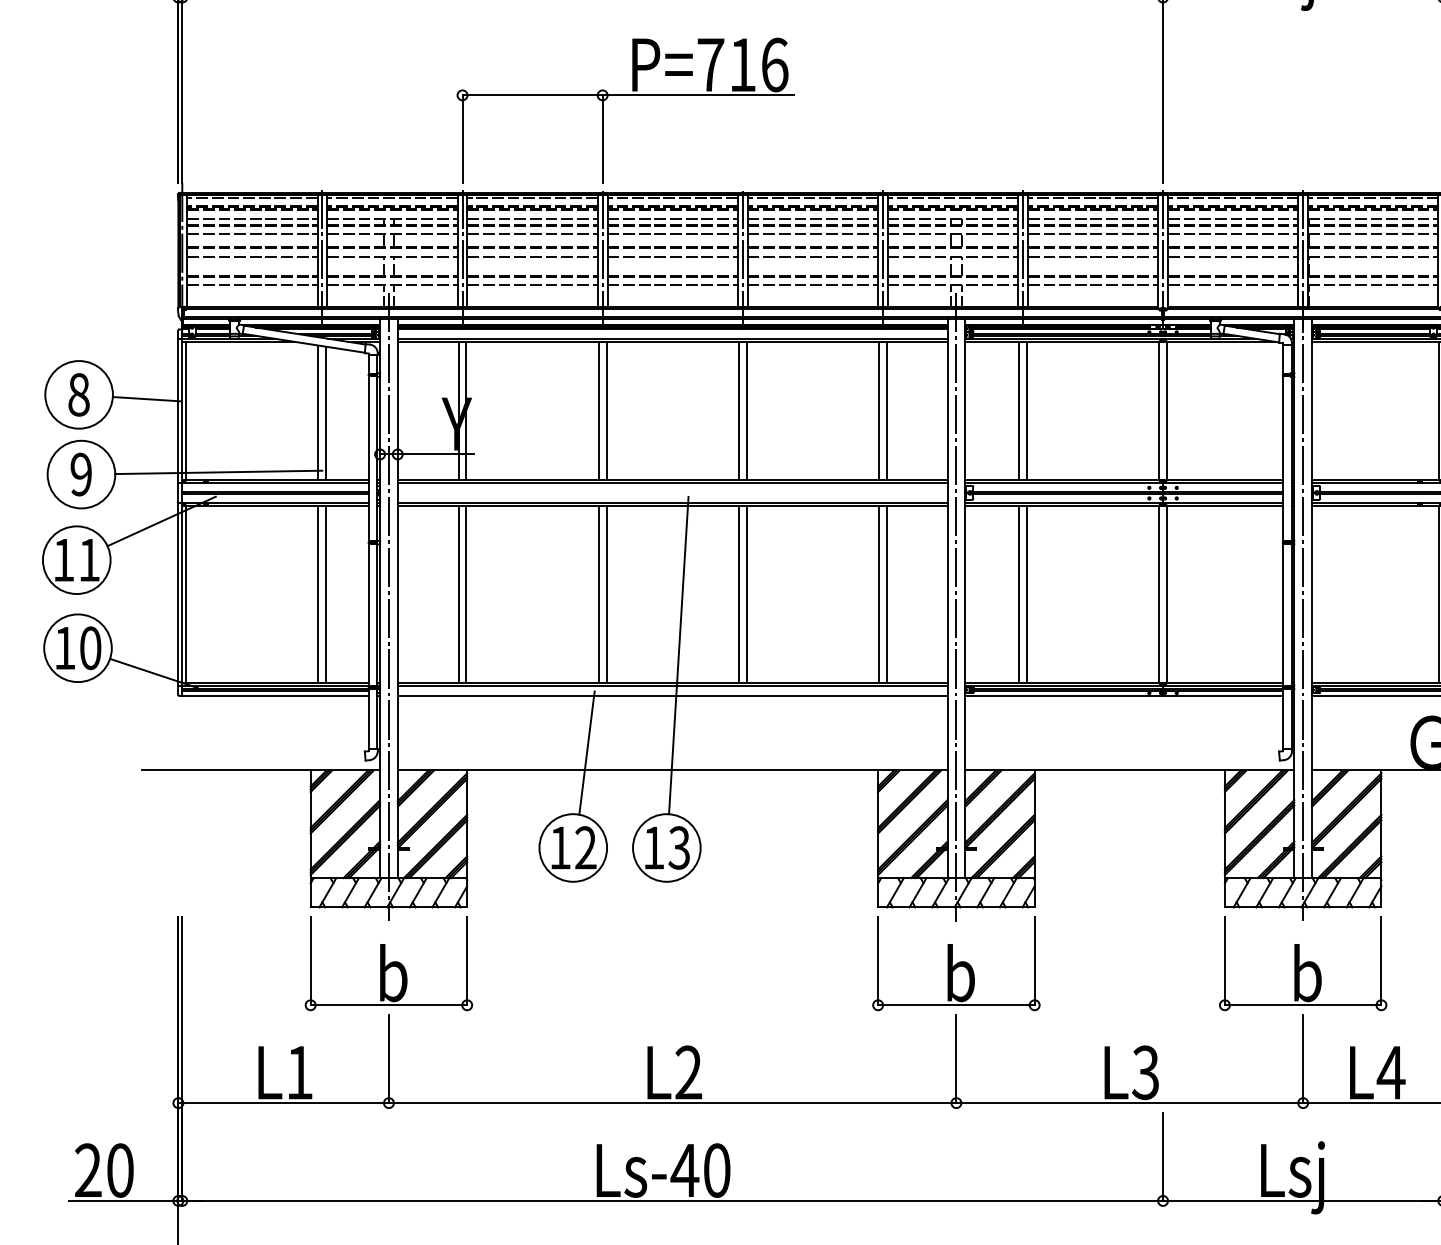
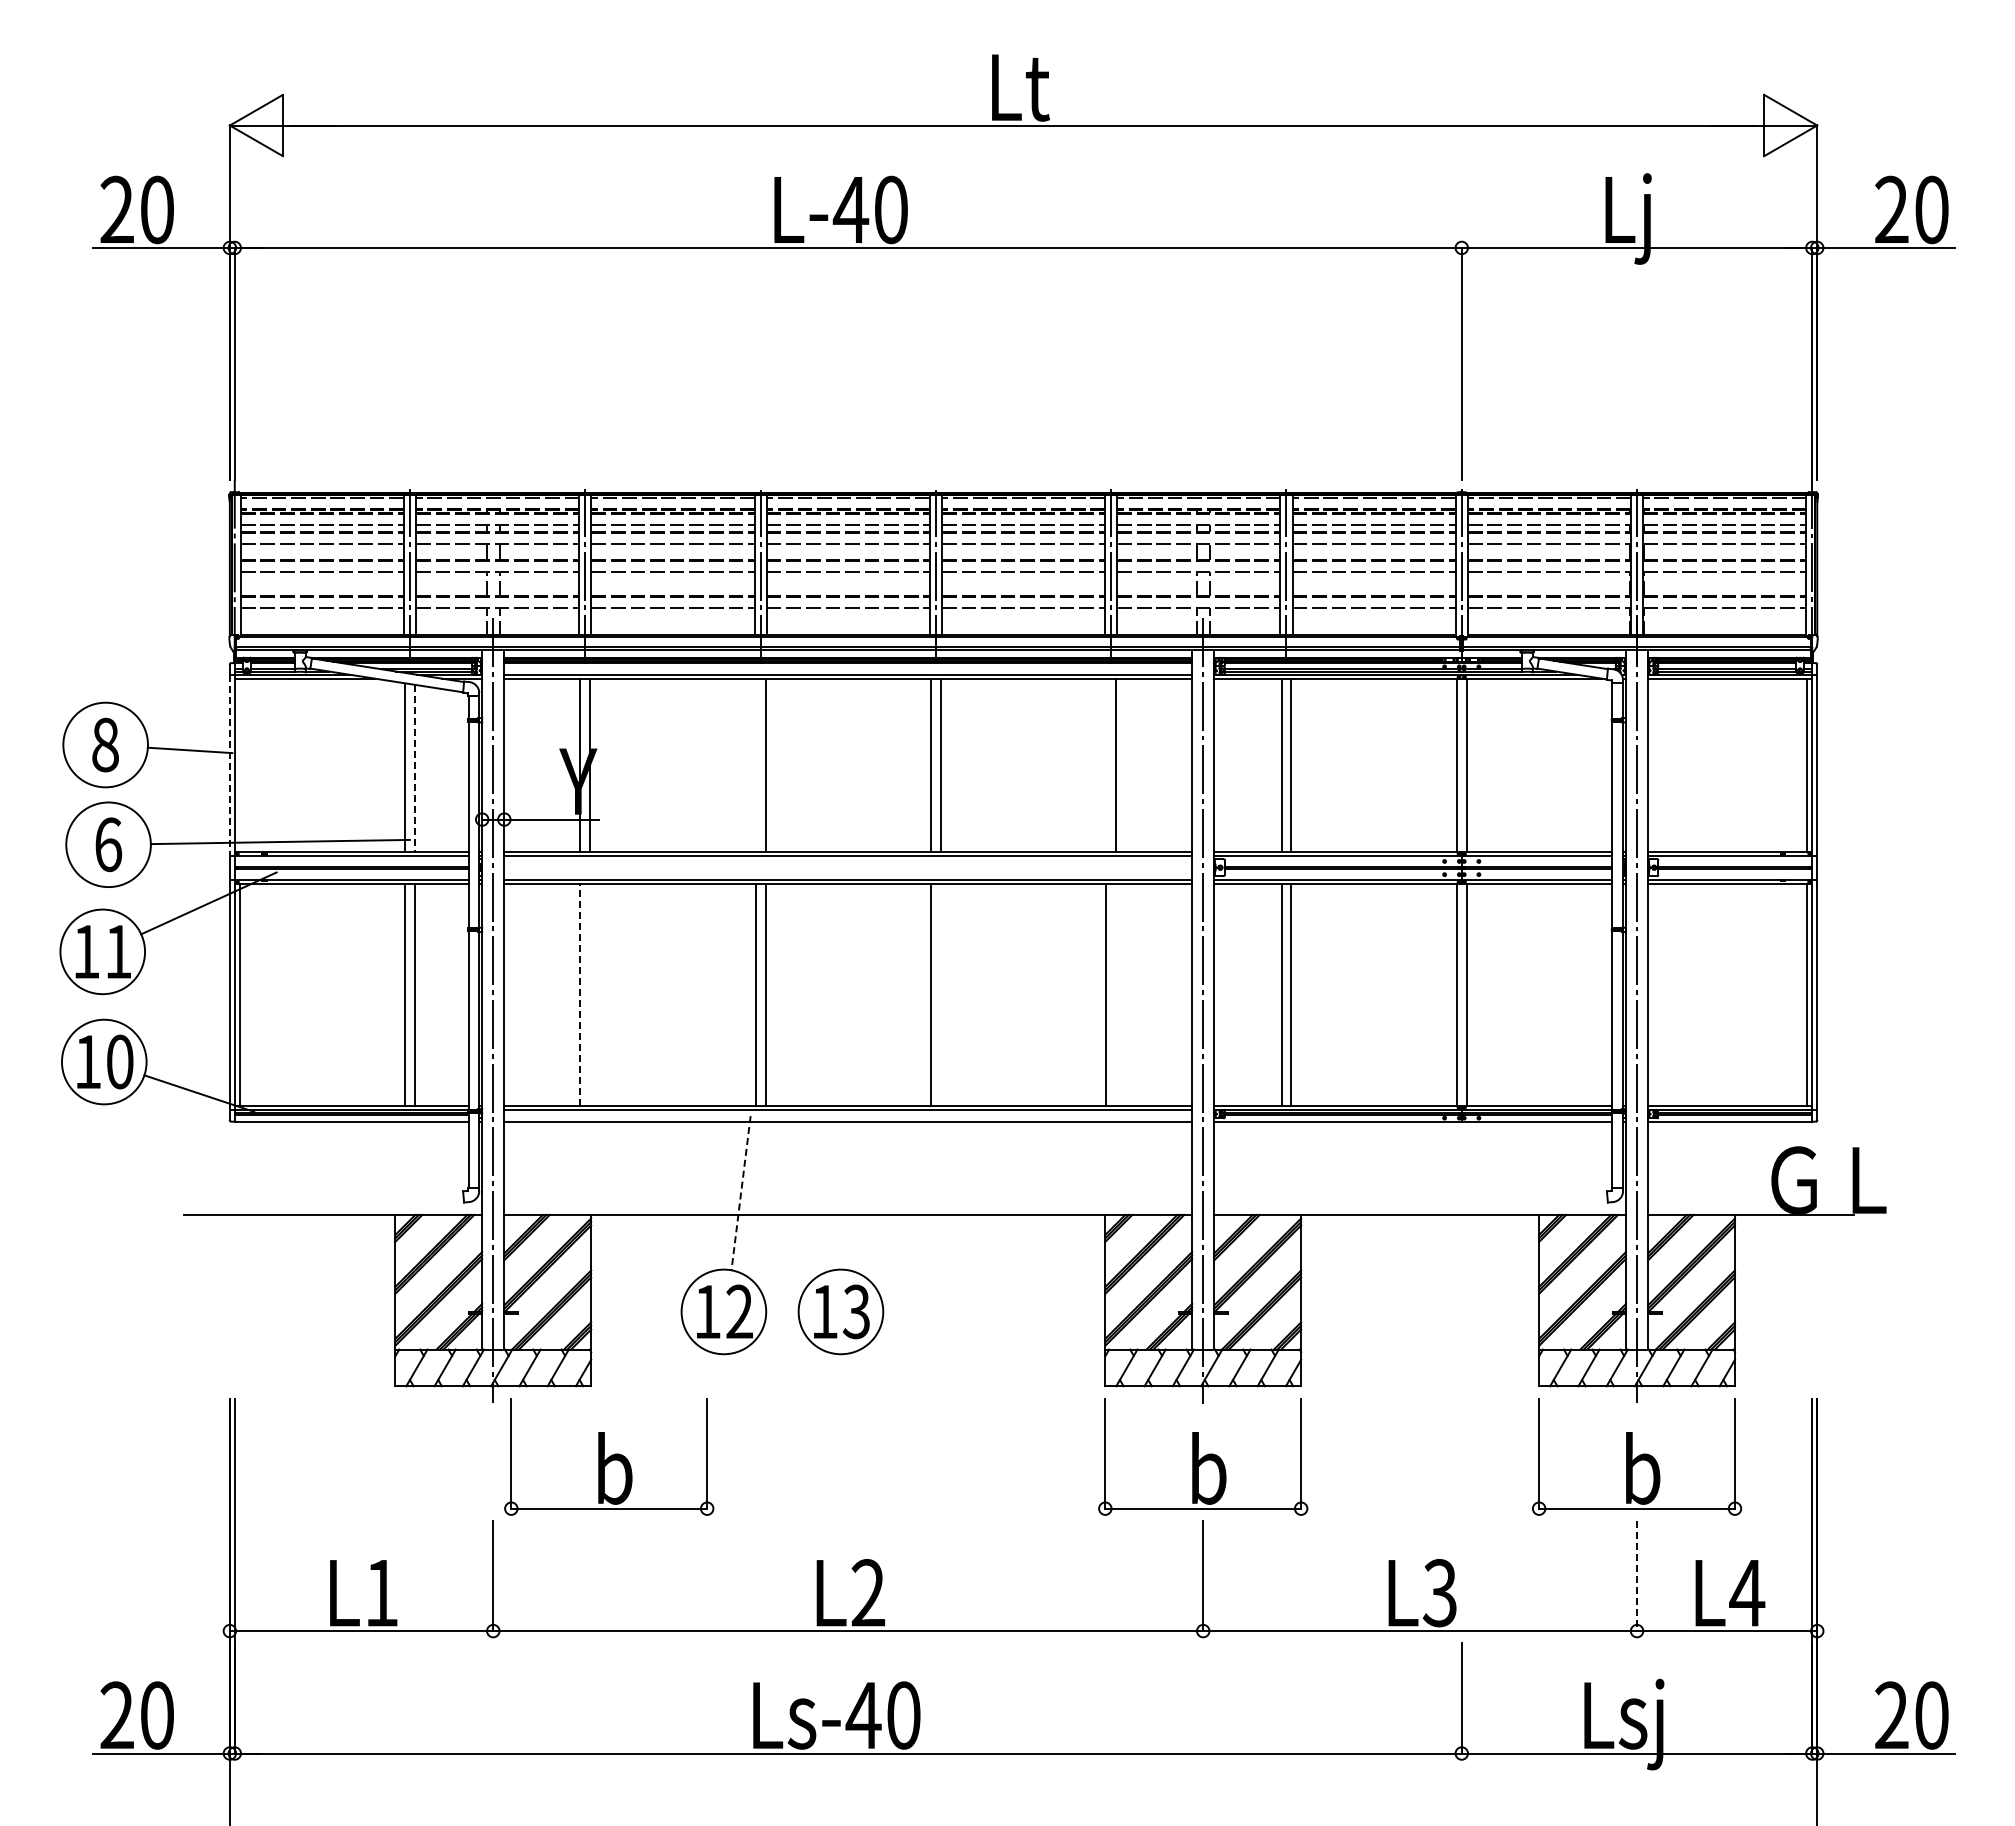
part: (625, 95) -> (789, 370), removed
line: (178, 411) -> (229, 765), solid -> dashed
line: (186, 411) -> (239, 765), removed
line: (598, 411) -> (755, 765), removed
line: (879, 411) -> (1106, 765), removed
line: (325, 414) -> (414, 769), solid -> dashed
text: (81, 474) -> (108, 844), 9 -> 6
line: (458, 594) -> (580, 994), solid -> dashed
line: (466, 594) -> (590, 994), removed
line: (746, 594) -> (940, 994), removed
line: (887, 594) -> (1116, 994), removed
line: (678, 655) -> (855, 1070), removed
line: (587, 753) -> (741, 1193), solid -> dashed
part: (389, 963) -> (609, 1456), moved
line: (1303, 1059) -> (1637, 1576), solid -> dashed

